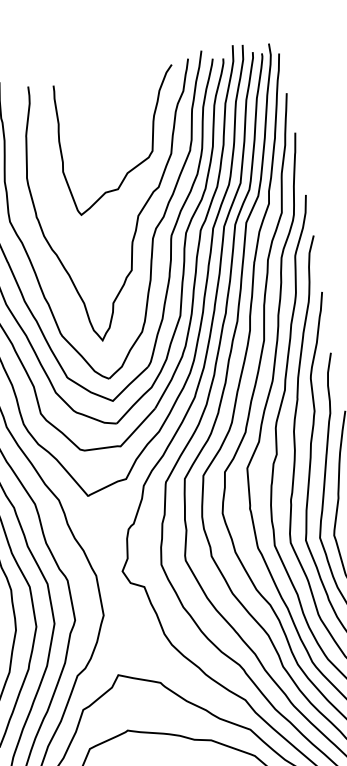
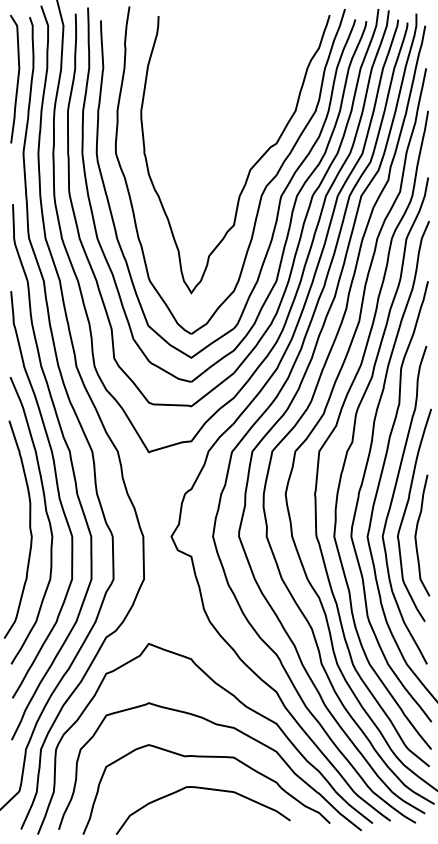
curve: (141, 161) -> (263, 113), removed

